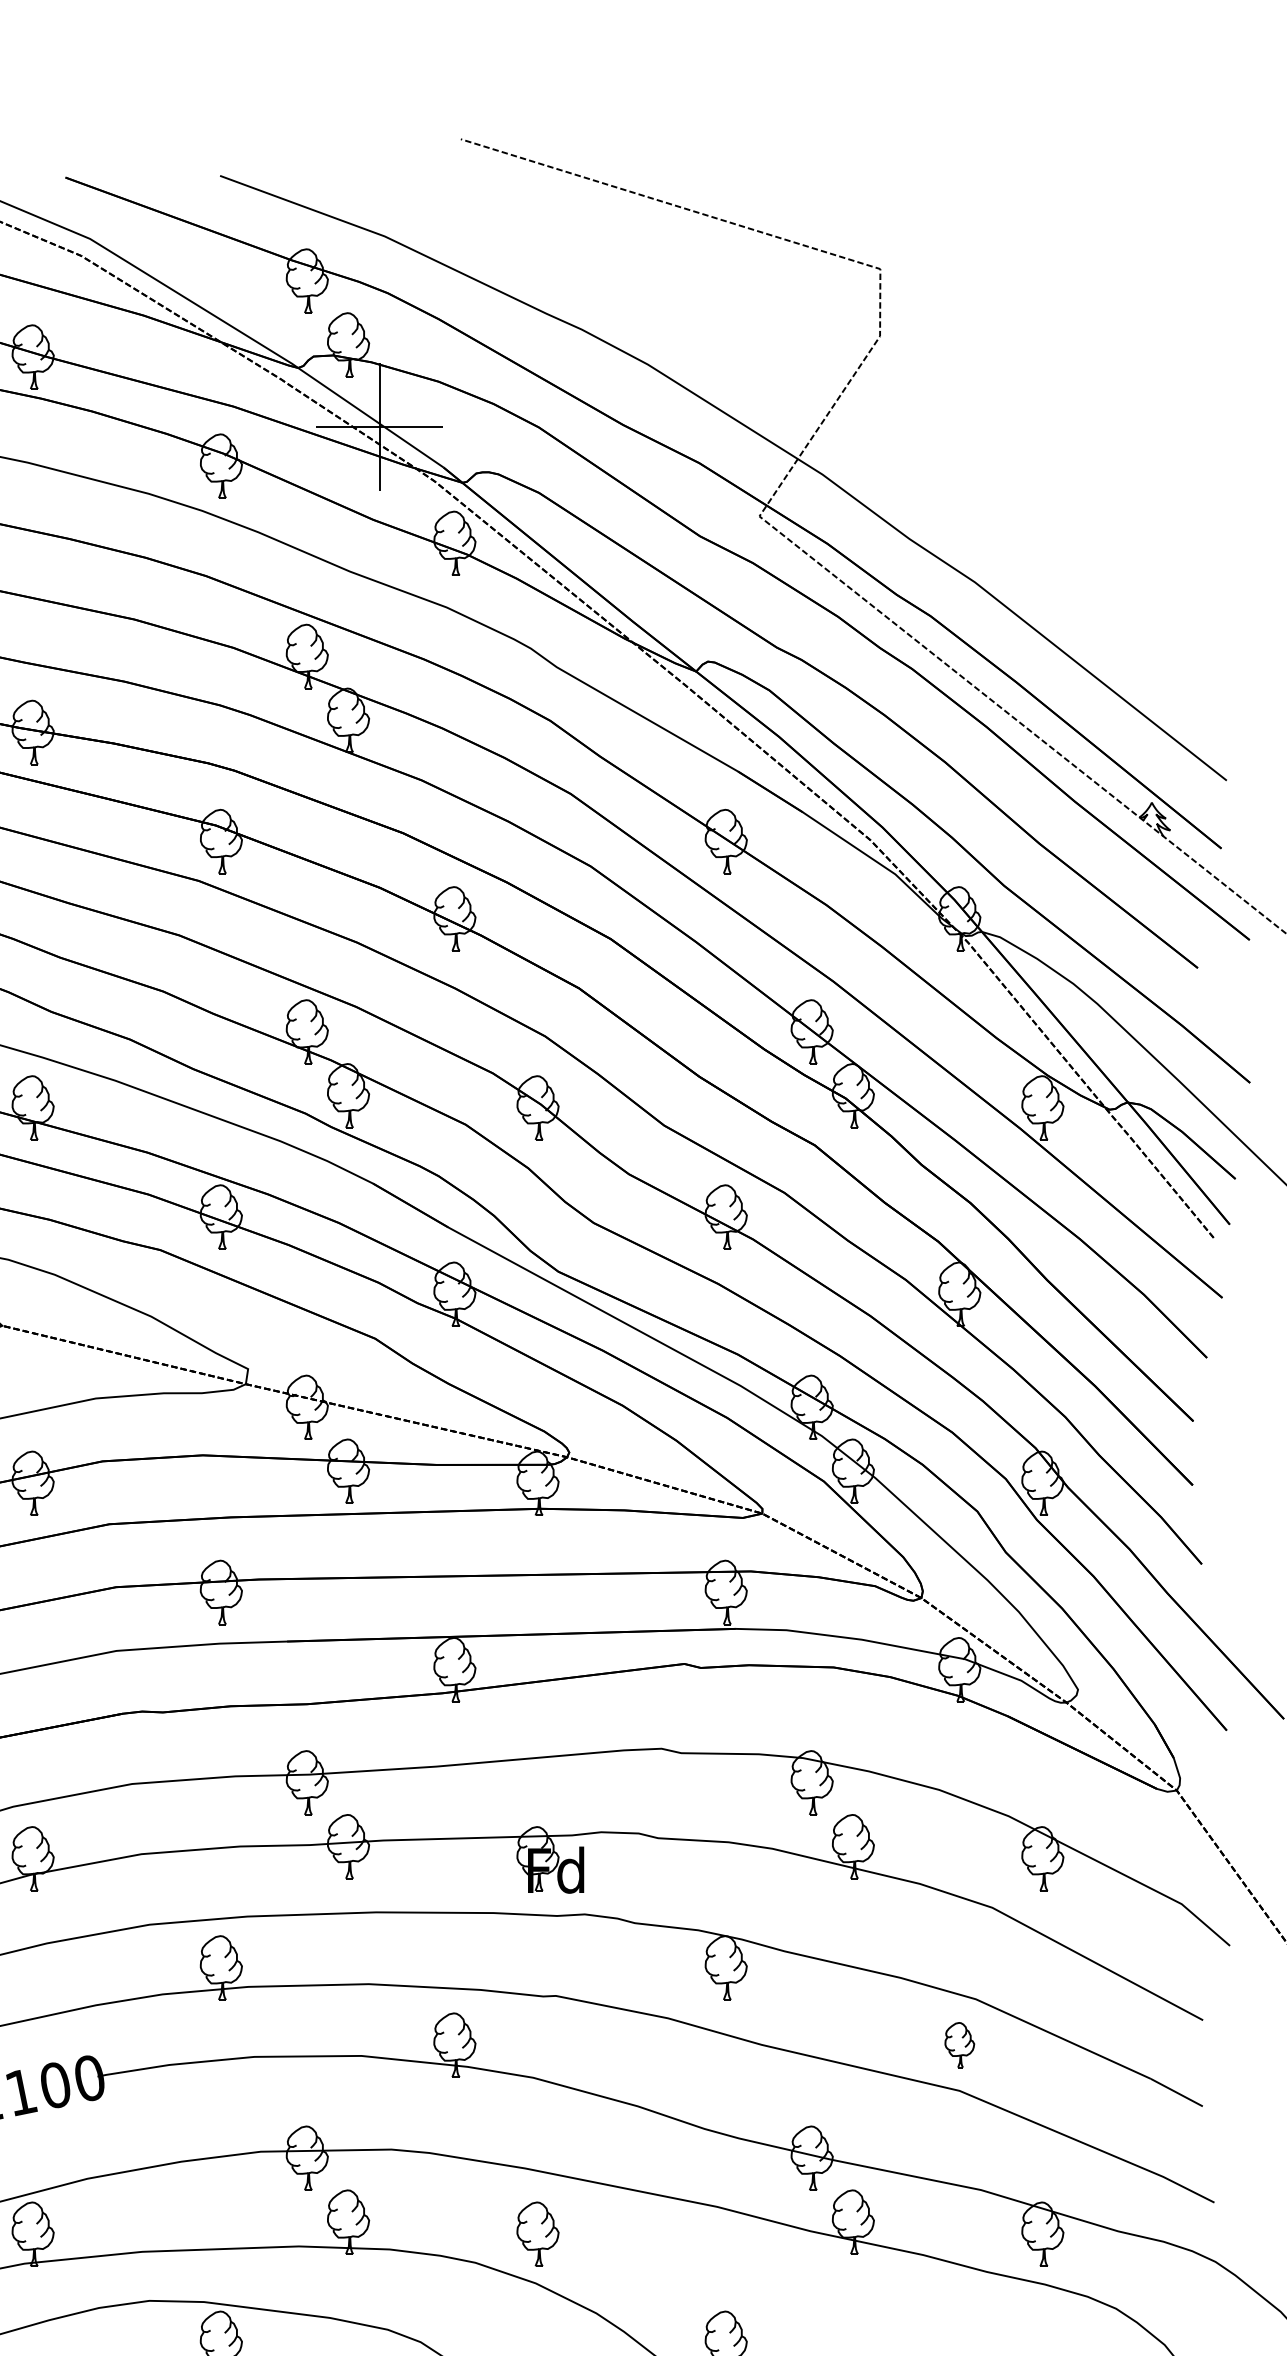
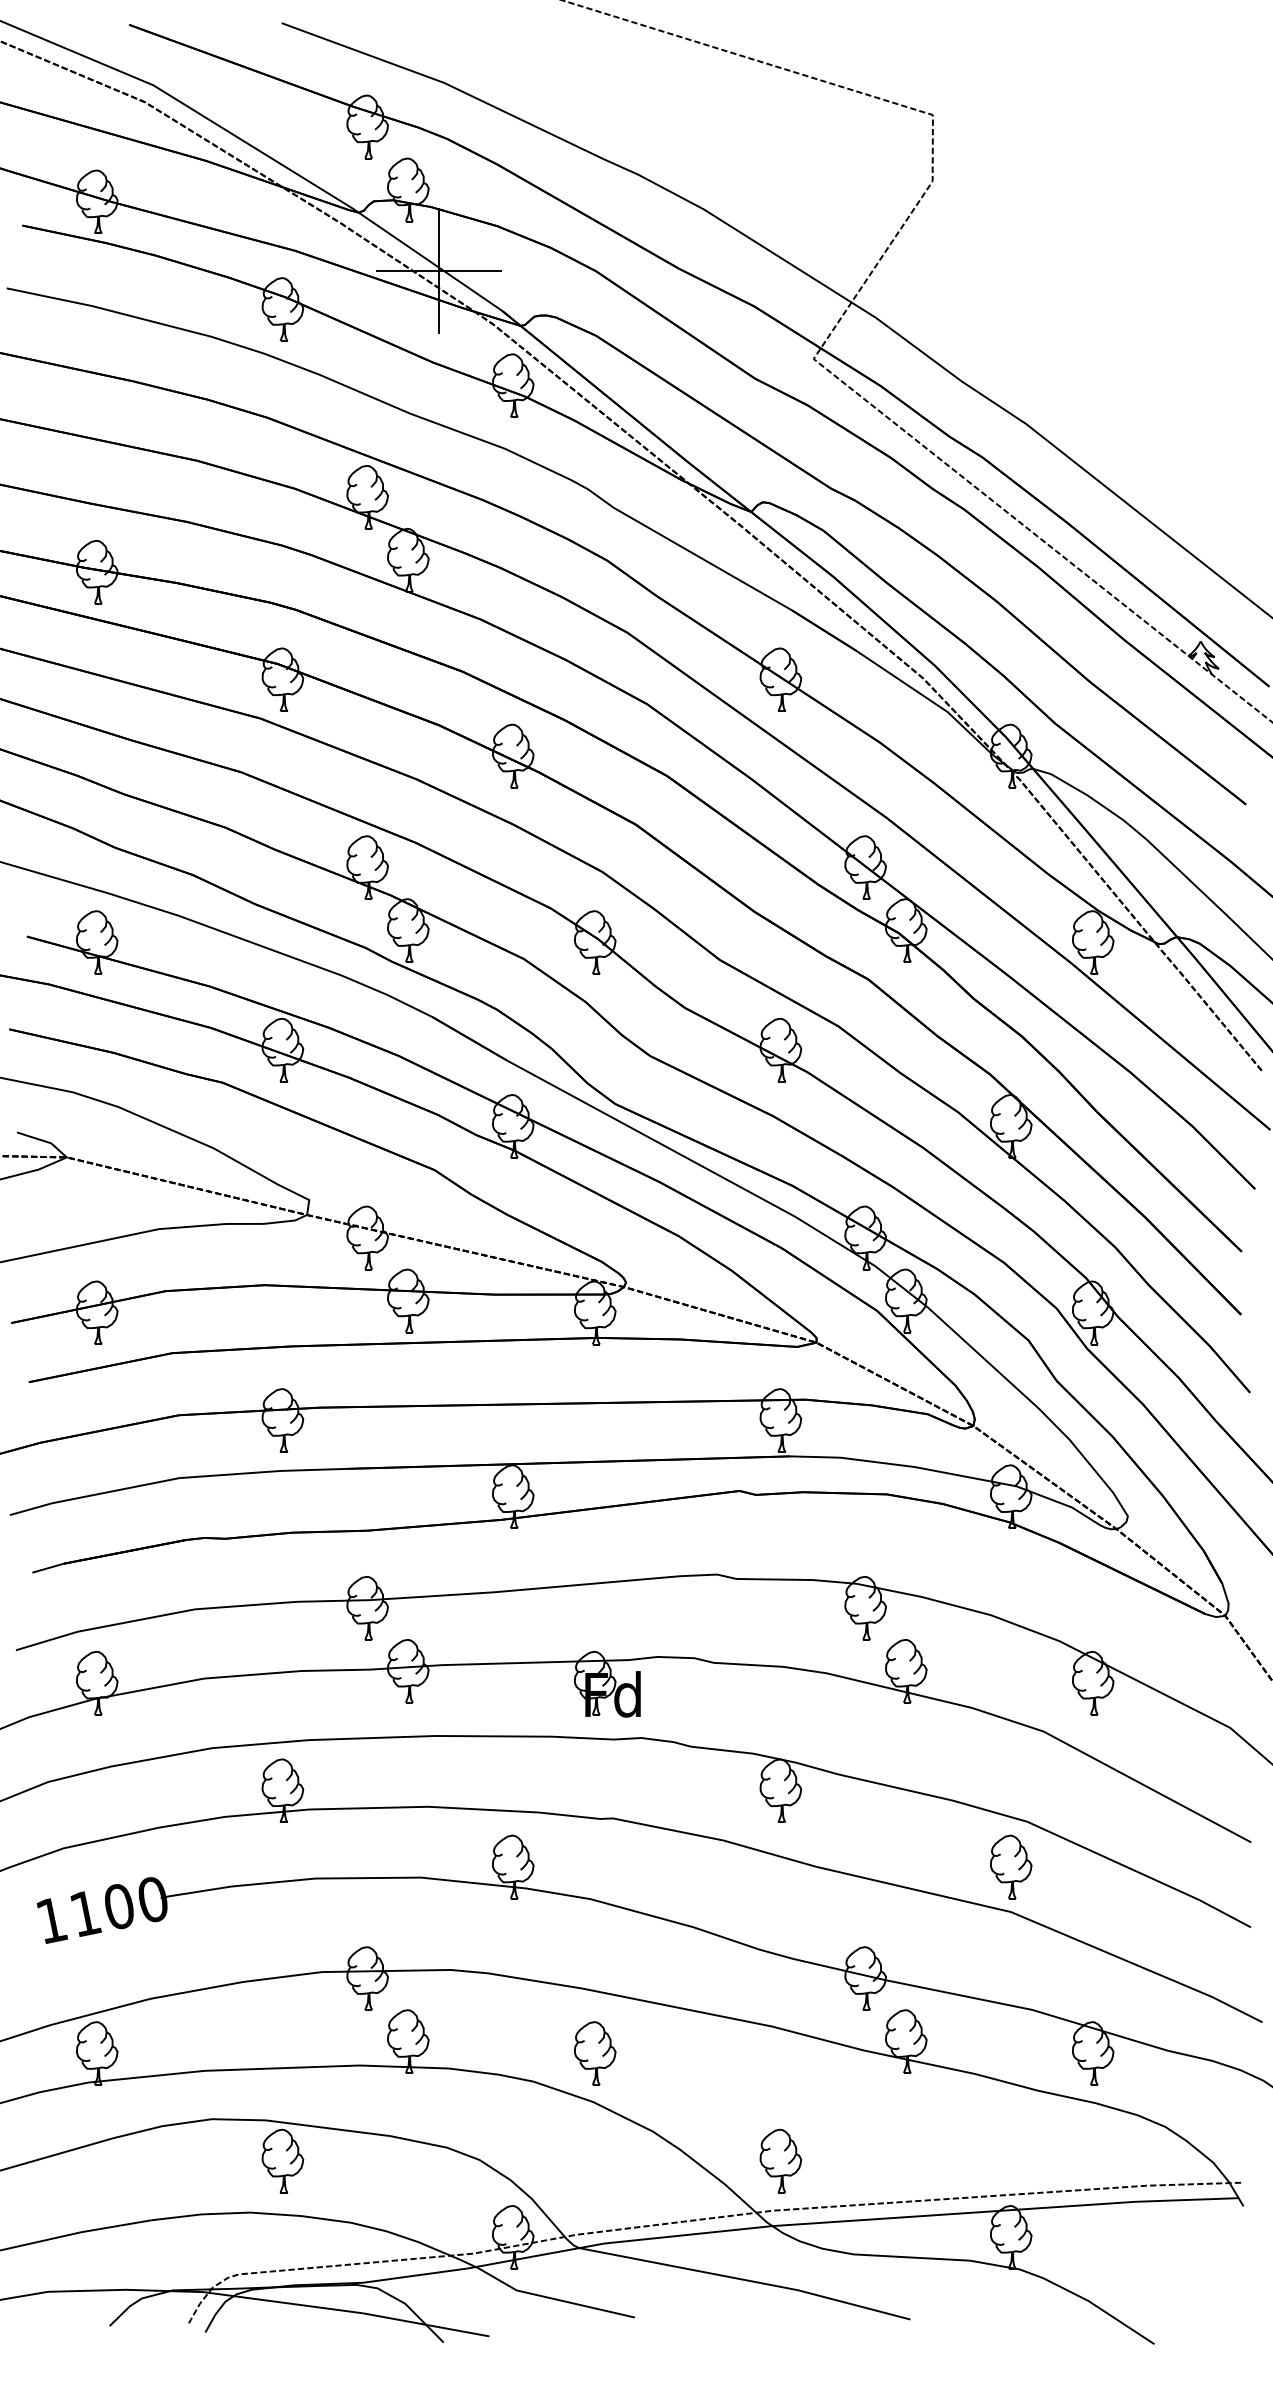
part: (960, 2044) -> (1011, 1866), size x1.43

